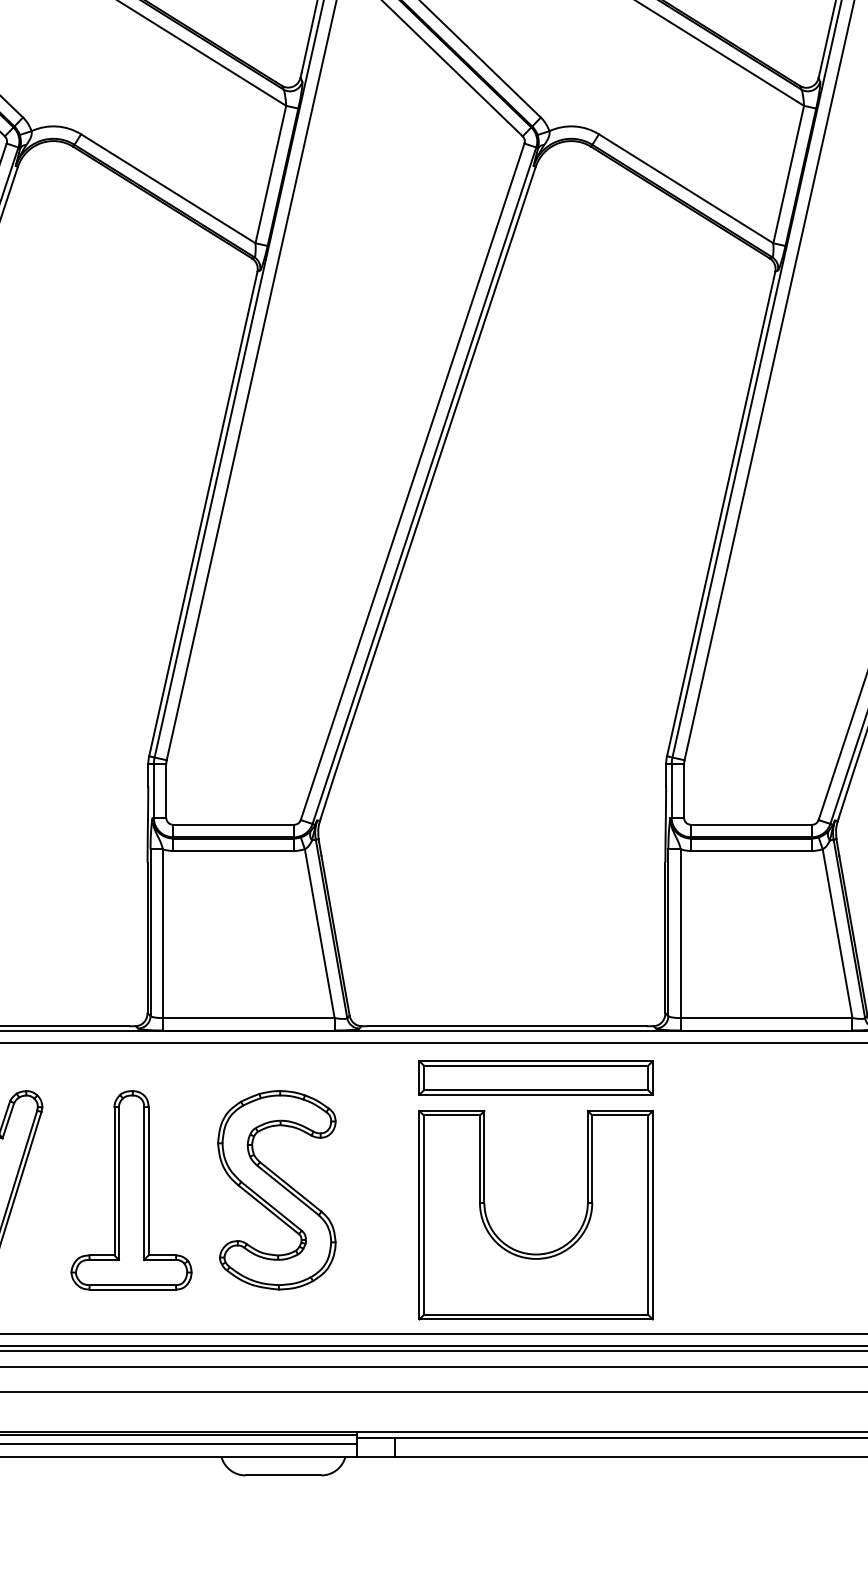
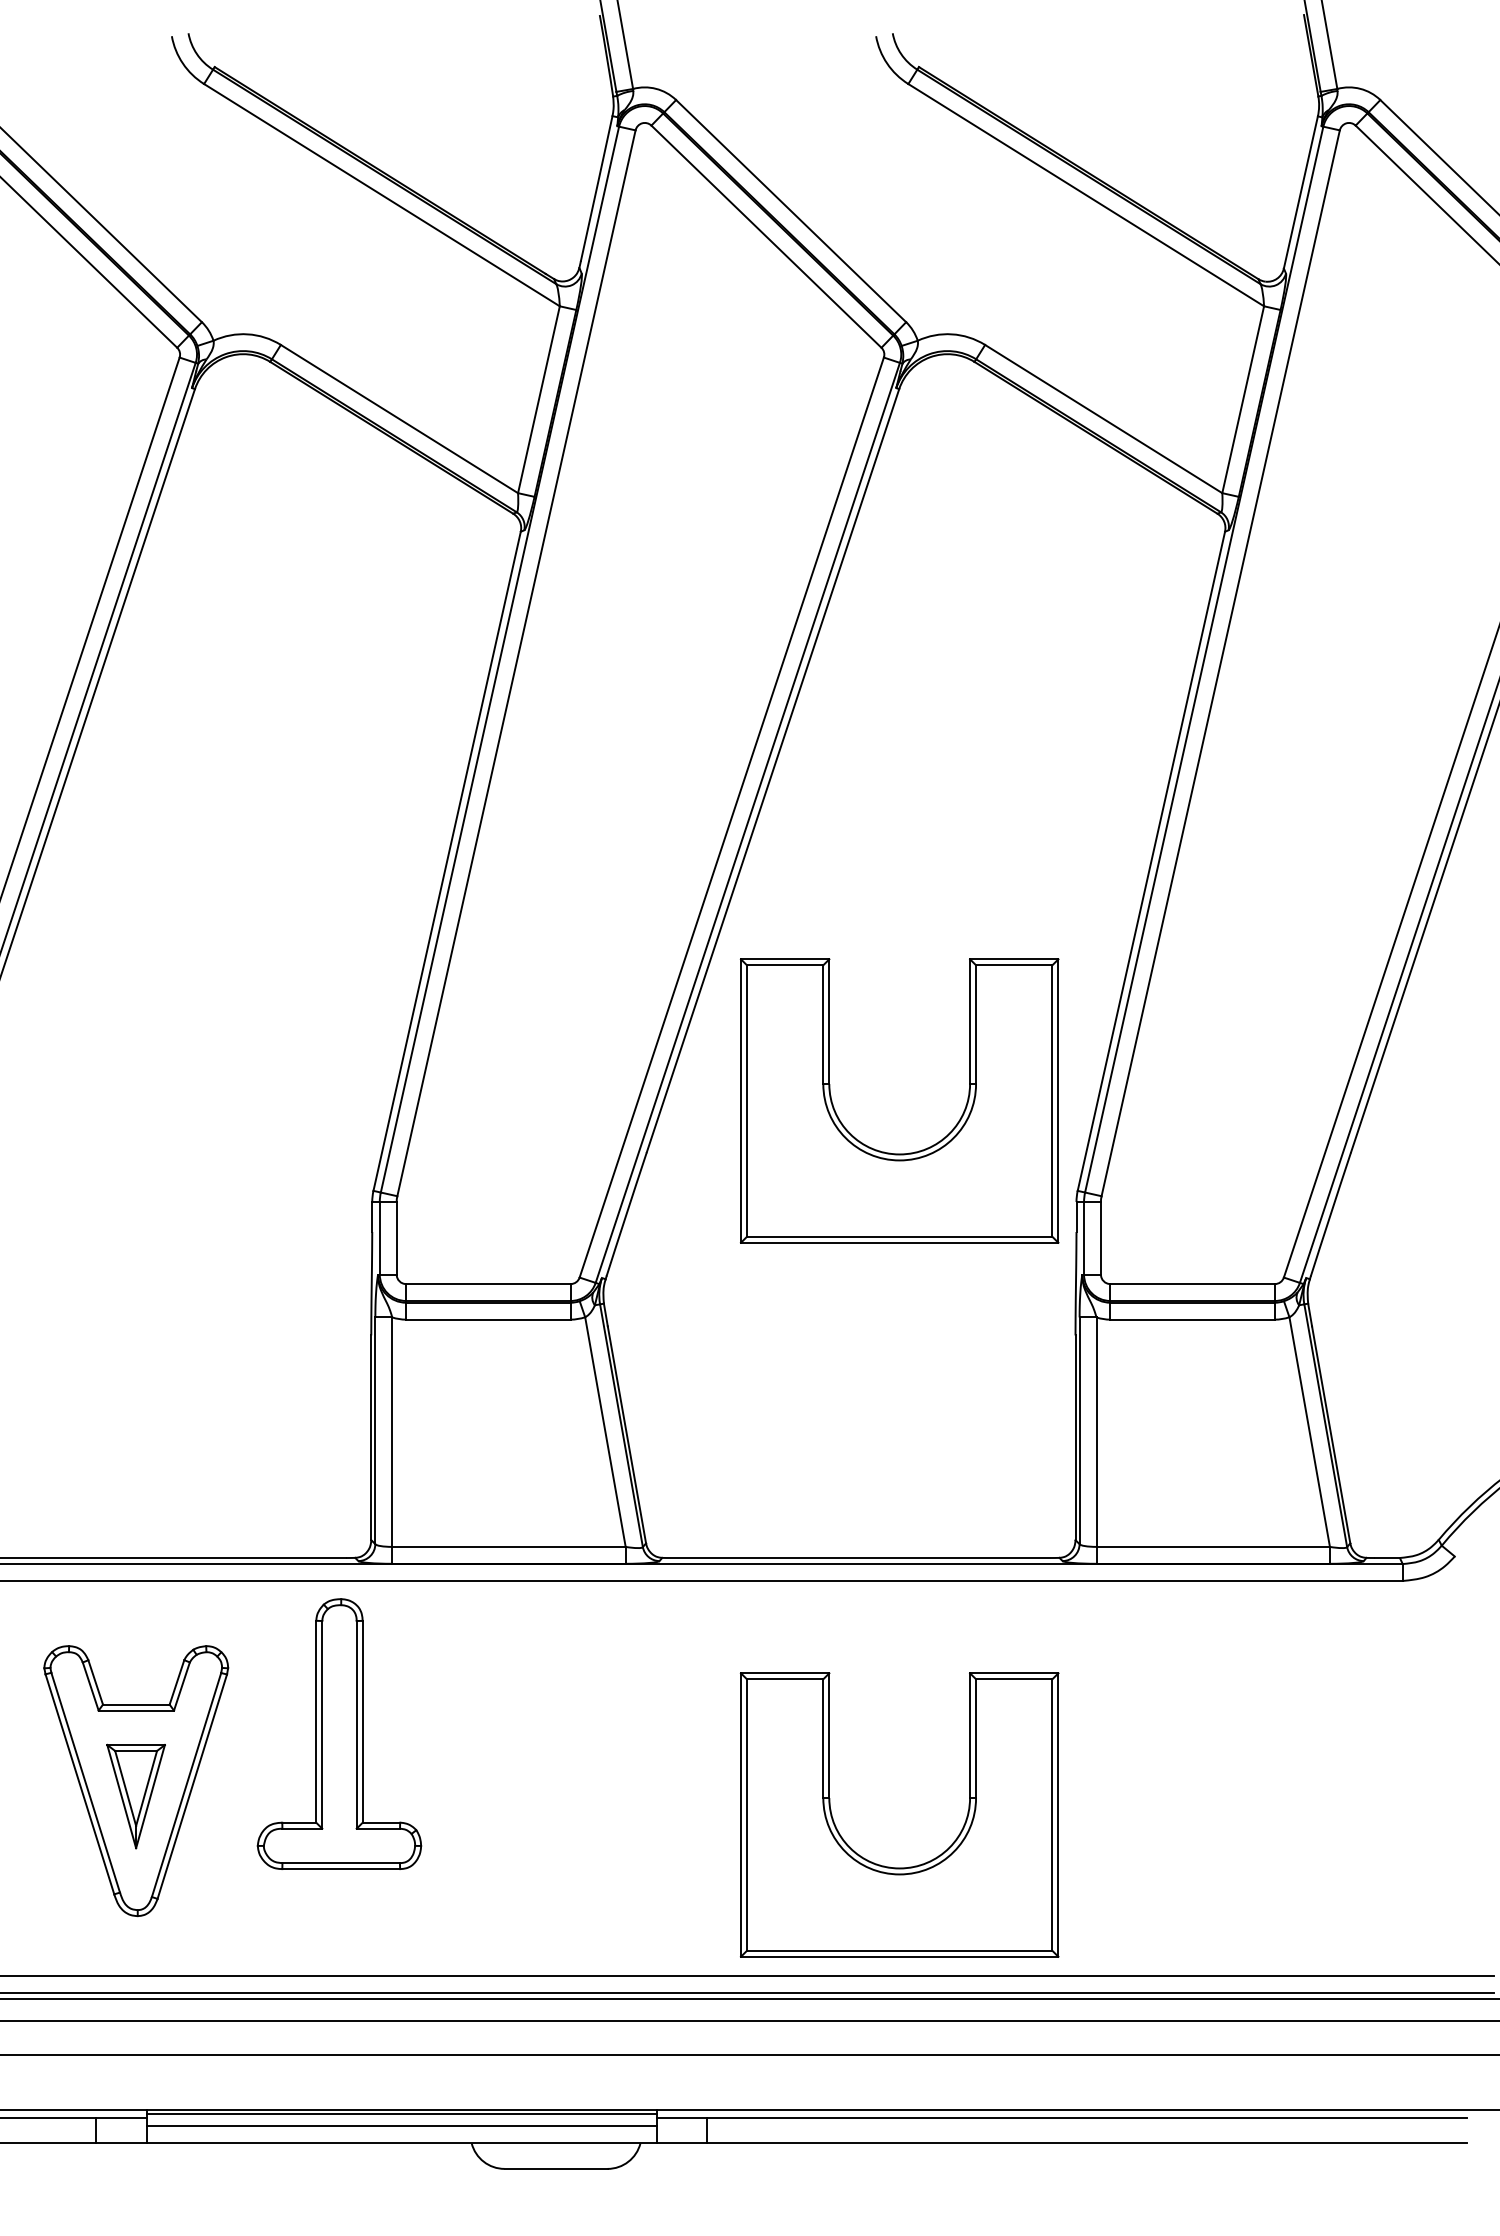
part: (529, 728) -> (890, 1152), added
part: (535, 1078) -> (899, 1628), removed
part: (131, 1189) -> (339, 1733), moved
part: (276, 1189) -> (546, 1780), removed

